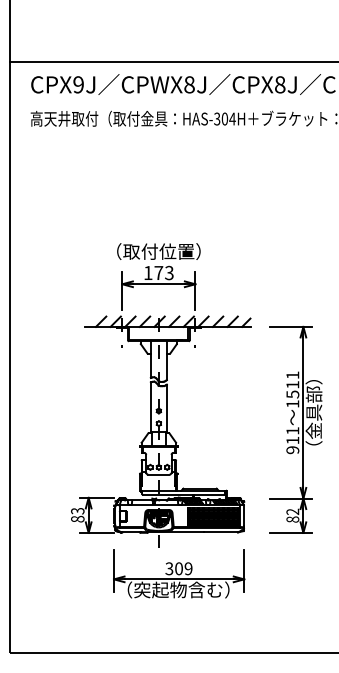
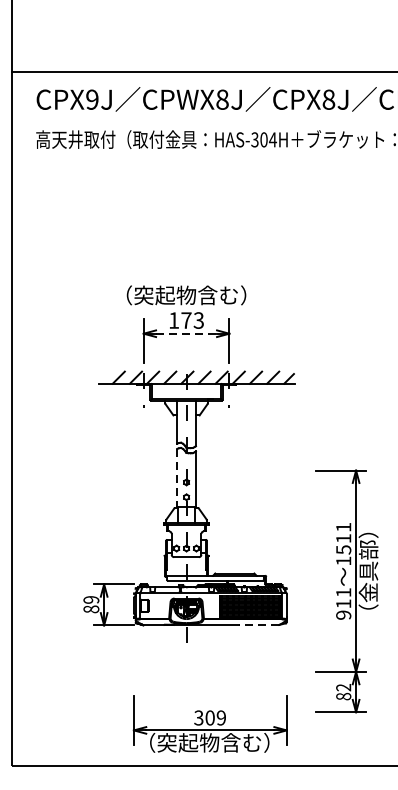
text: (158, 251) -> (186, 295), （取付位置） -> （突起物含む）
line: (158, 284) -> (186, 333), solid -> dashed
line: (150, 407) -> (176, 478), solid -> dashed
part: (295, 429) -> (346, 590), moved
text: (77, 511) -> (91, 600), 83 -> 89
line: (220, 532) -> (258, 624), solid -> dashed
part: (179, 573) -> (210, 723), moved

